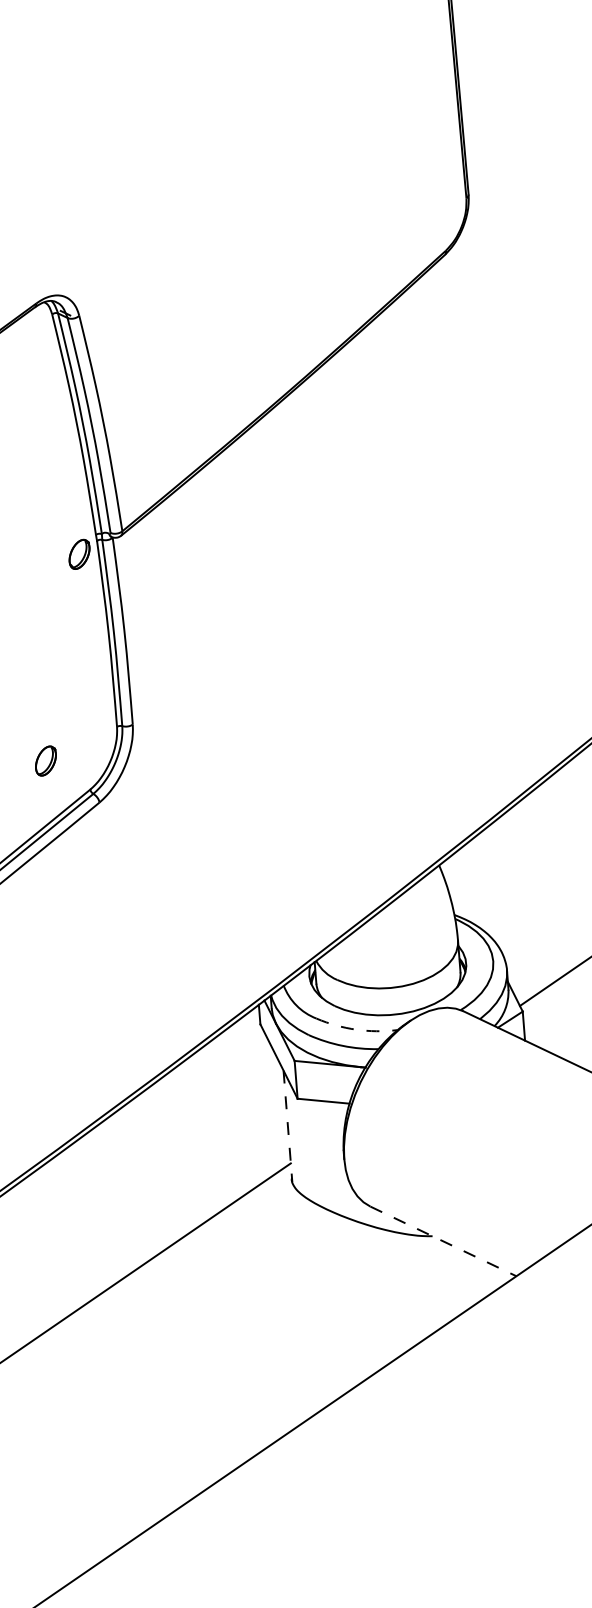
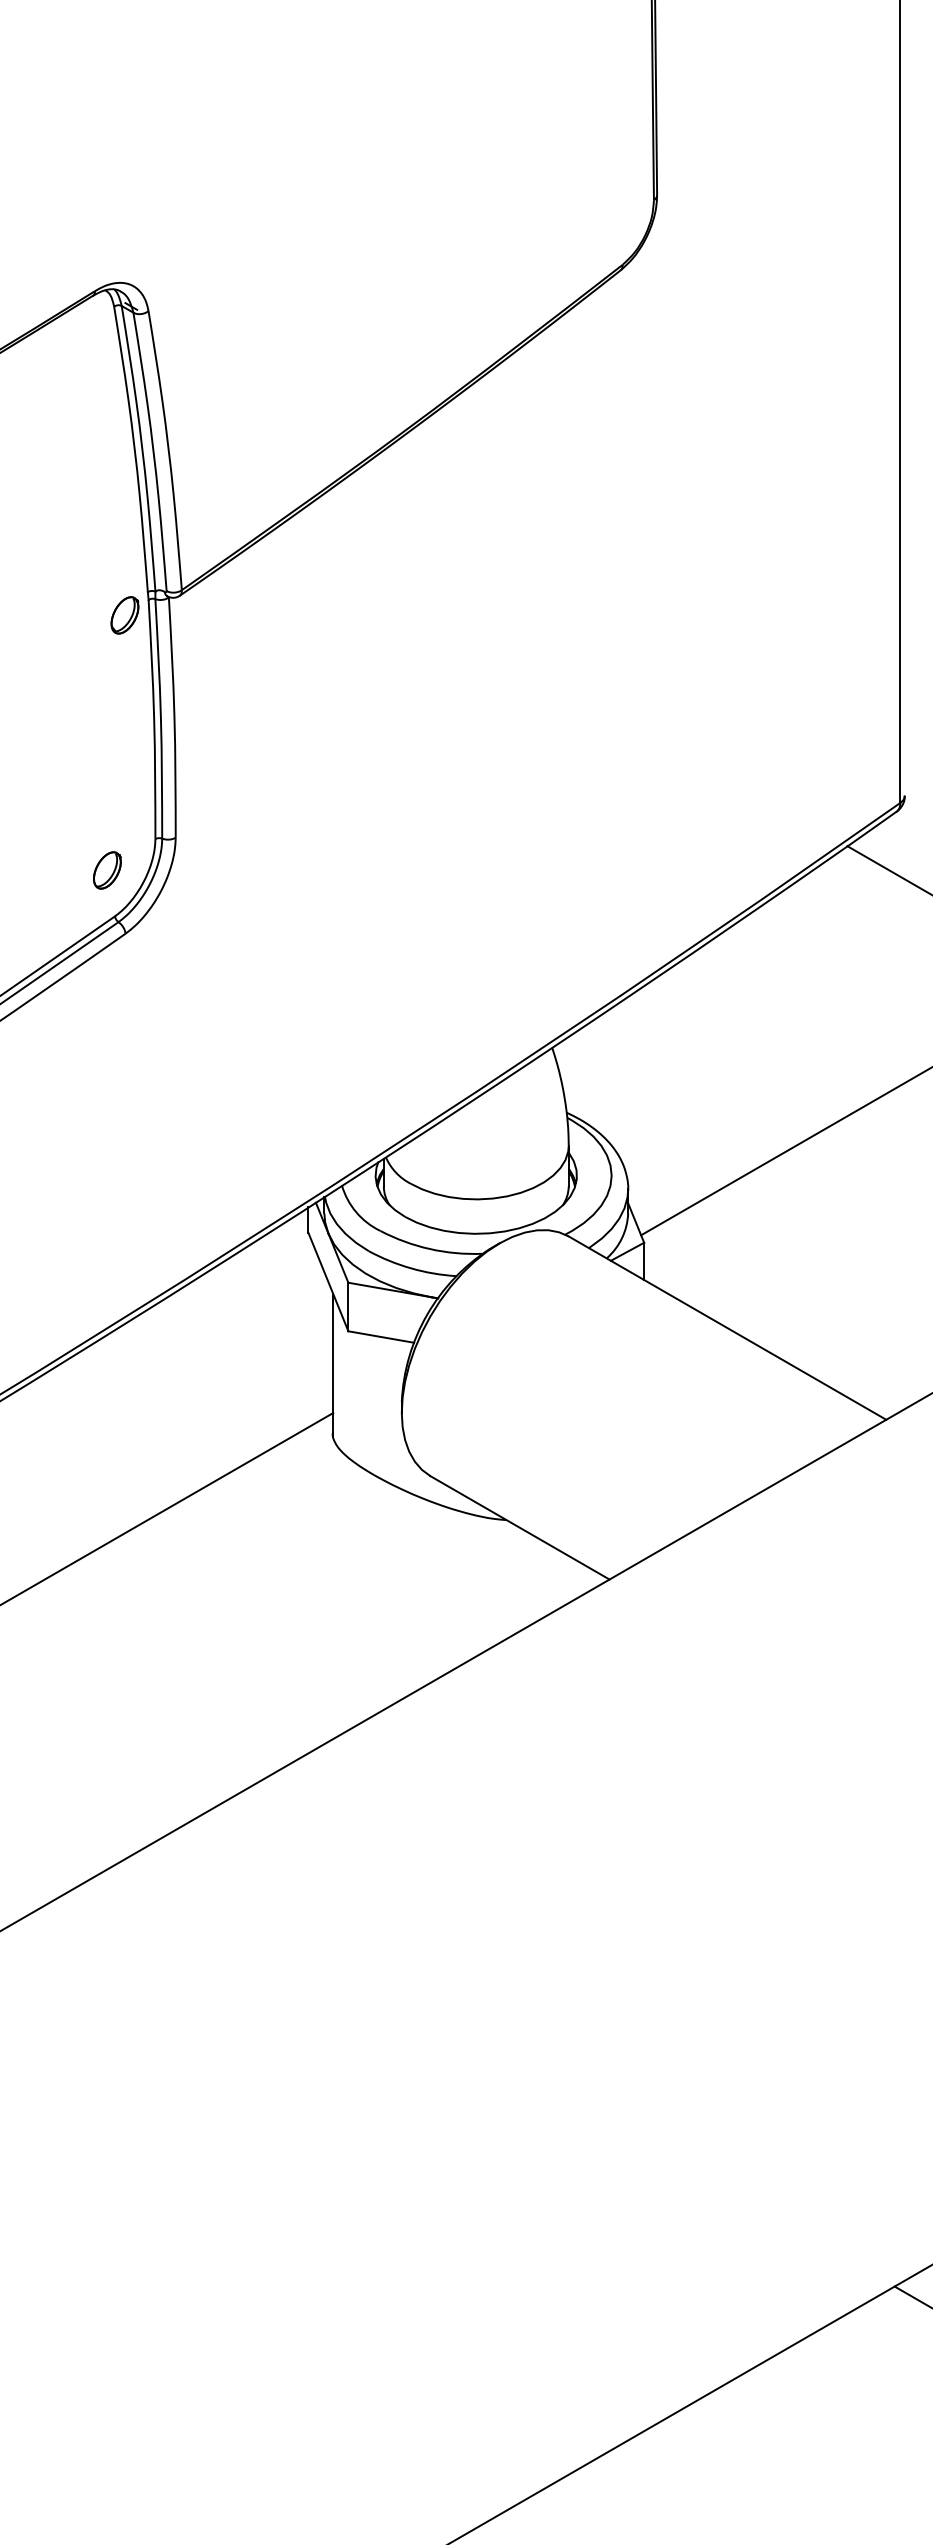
part: (46, 761) -> (107, 870), moved
arc: (355, 1030) -> (429, 1249), dashed -> solid
line: (288, 1126) -> (333, 1365), dashed -> solid
line: (443, 1241) -> (520, 1528), dashed -> solid

